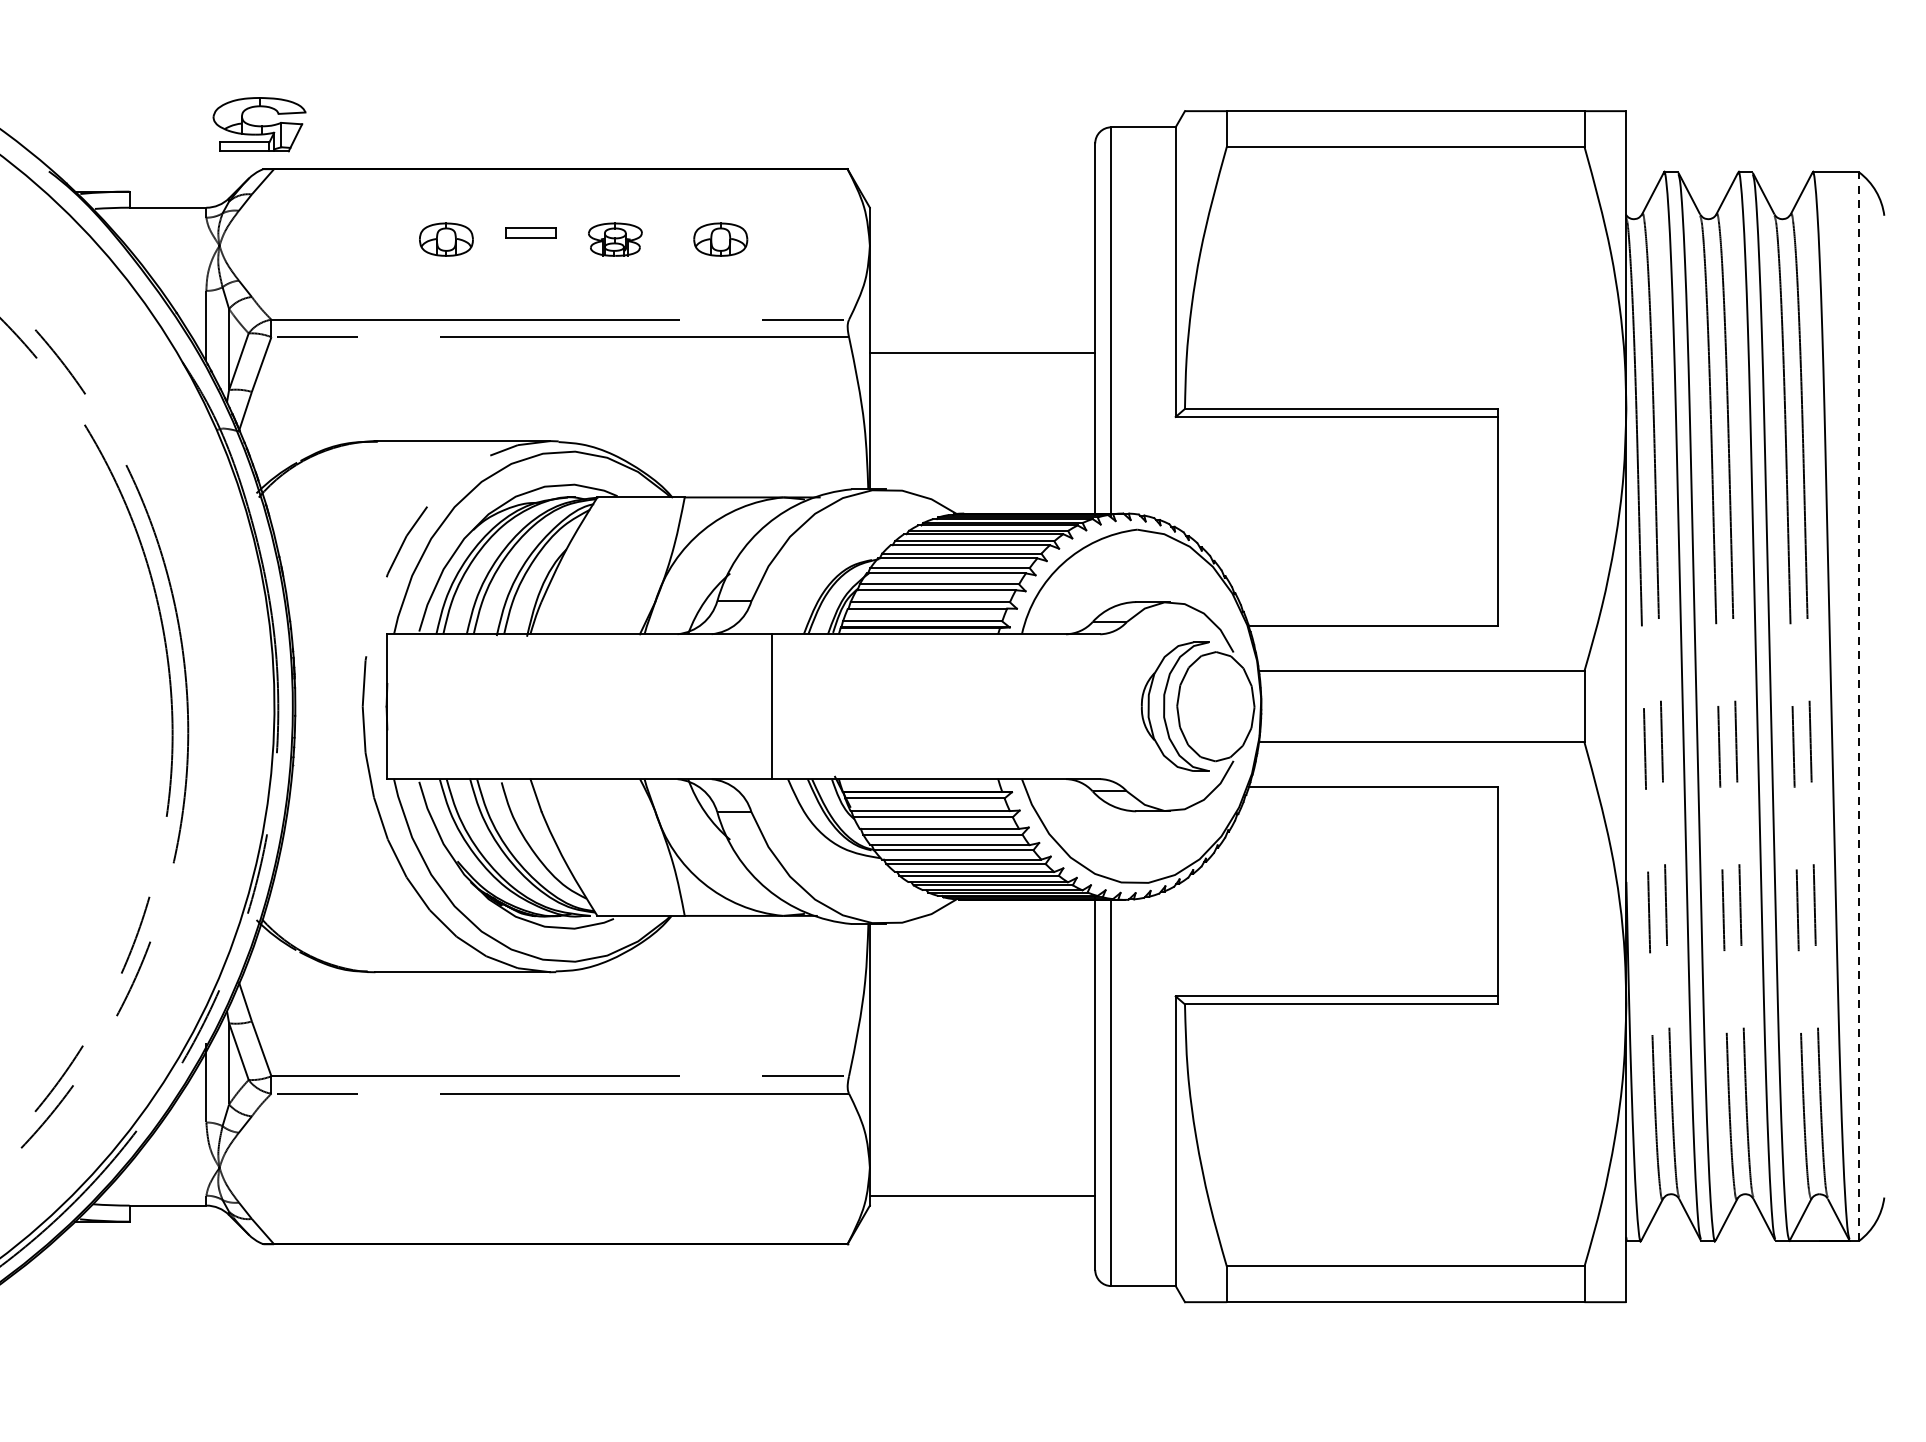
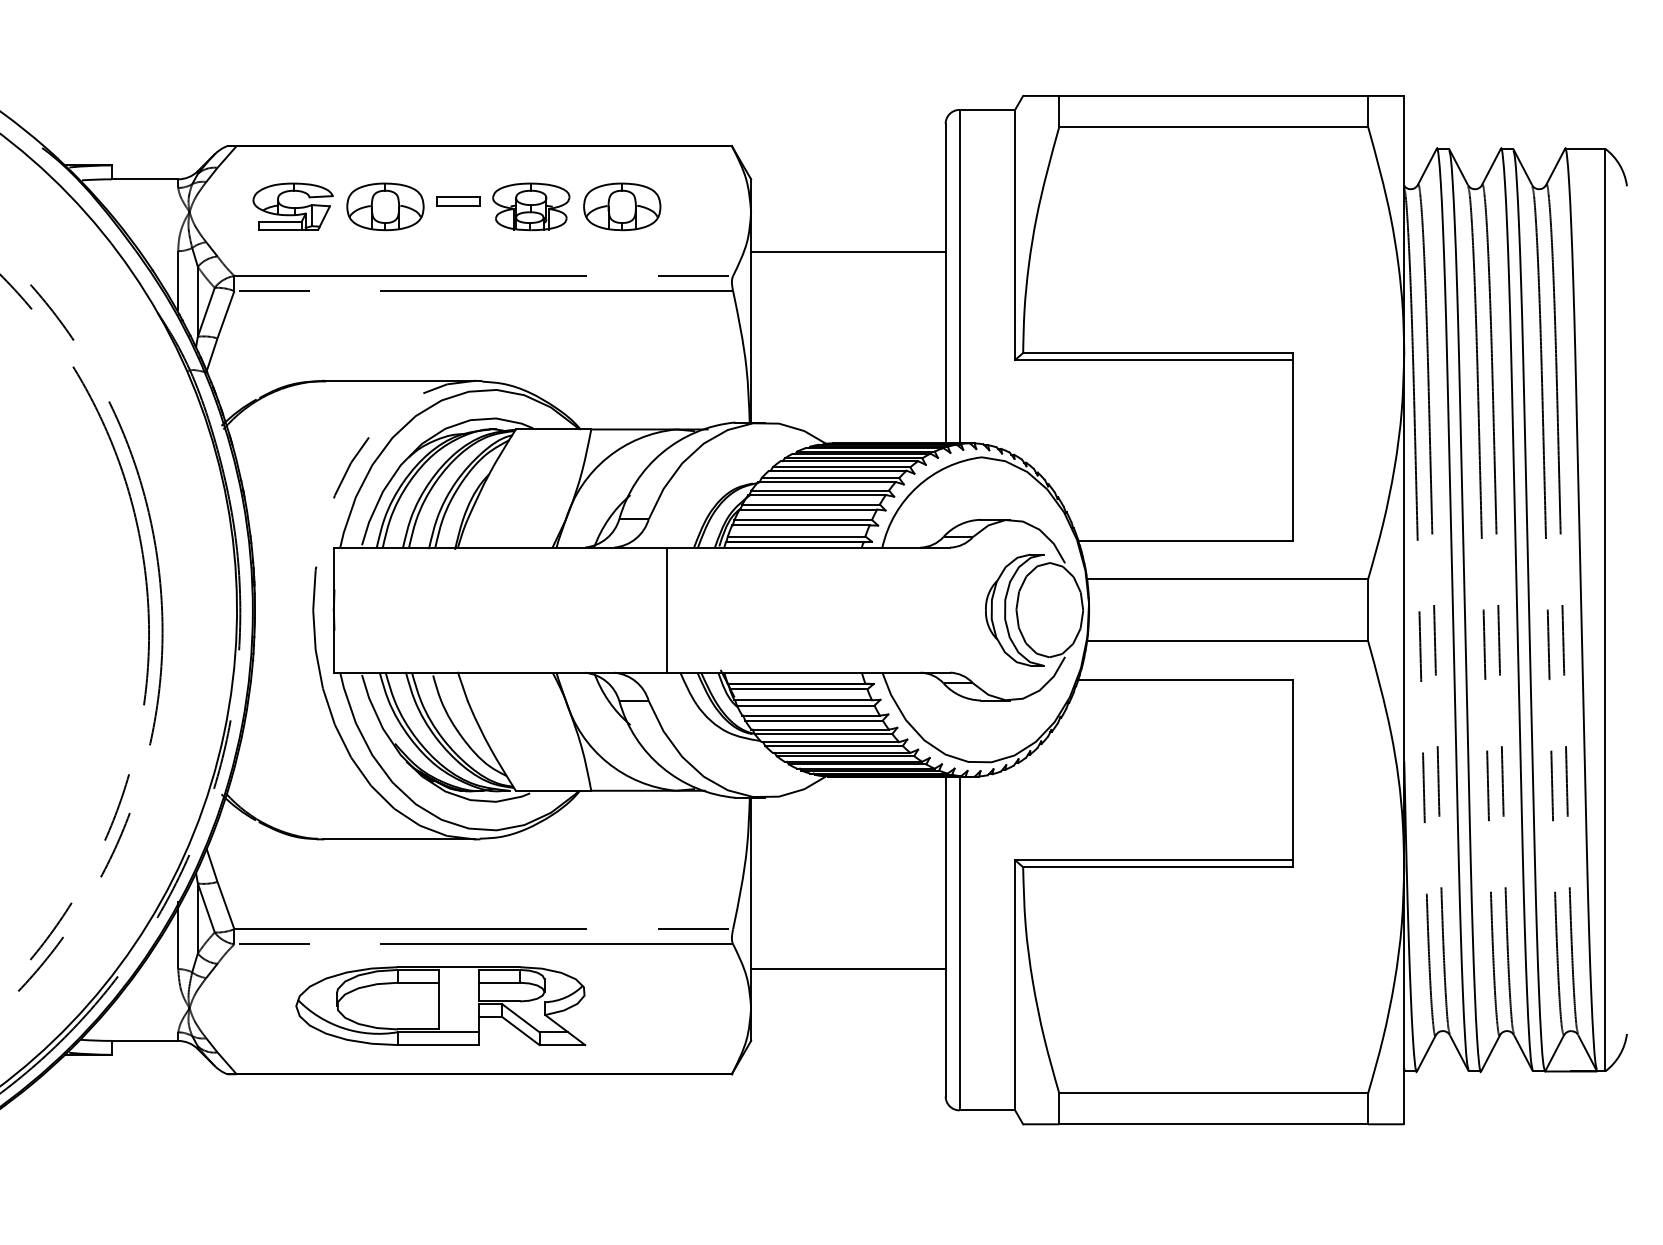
part: (258, 124) -> (292, 206), moved
part: (446, 239) -> (385, 206), size x1.67
part: (615, 239) -> (531, 206), size x1.67
part: (720, 239) -> (622, 206), size x1.67
line: (982, 352) -> (848, 251), moved
line: (1859, 705) -> (1605, 609), dashed -> solid
part: (510, 1165) -> (440, 1006), added
line: (982, 1195) -> (848, 968), moved

